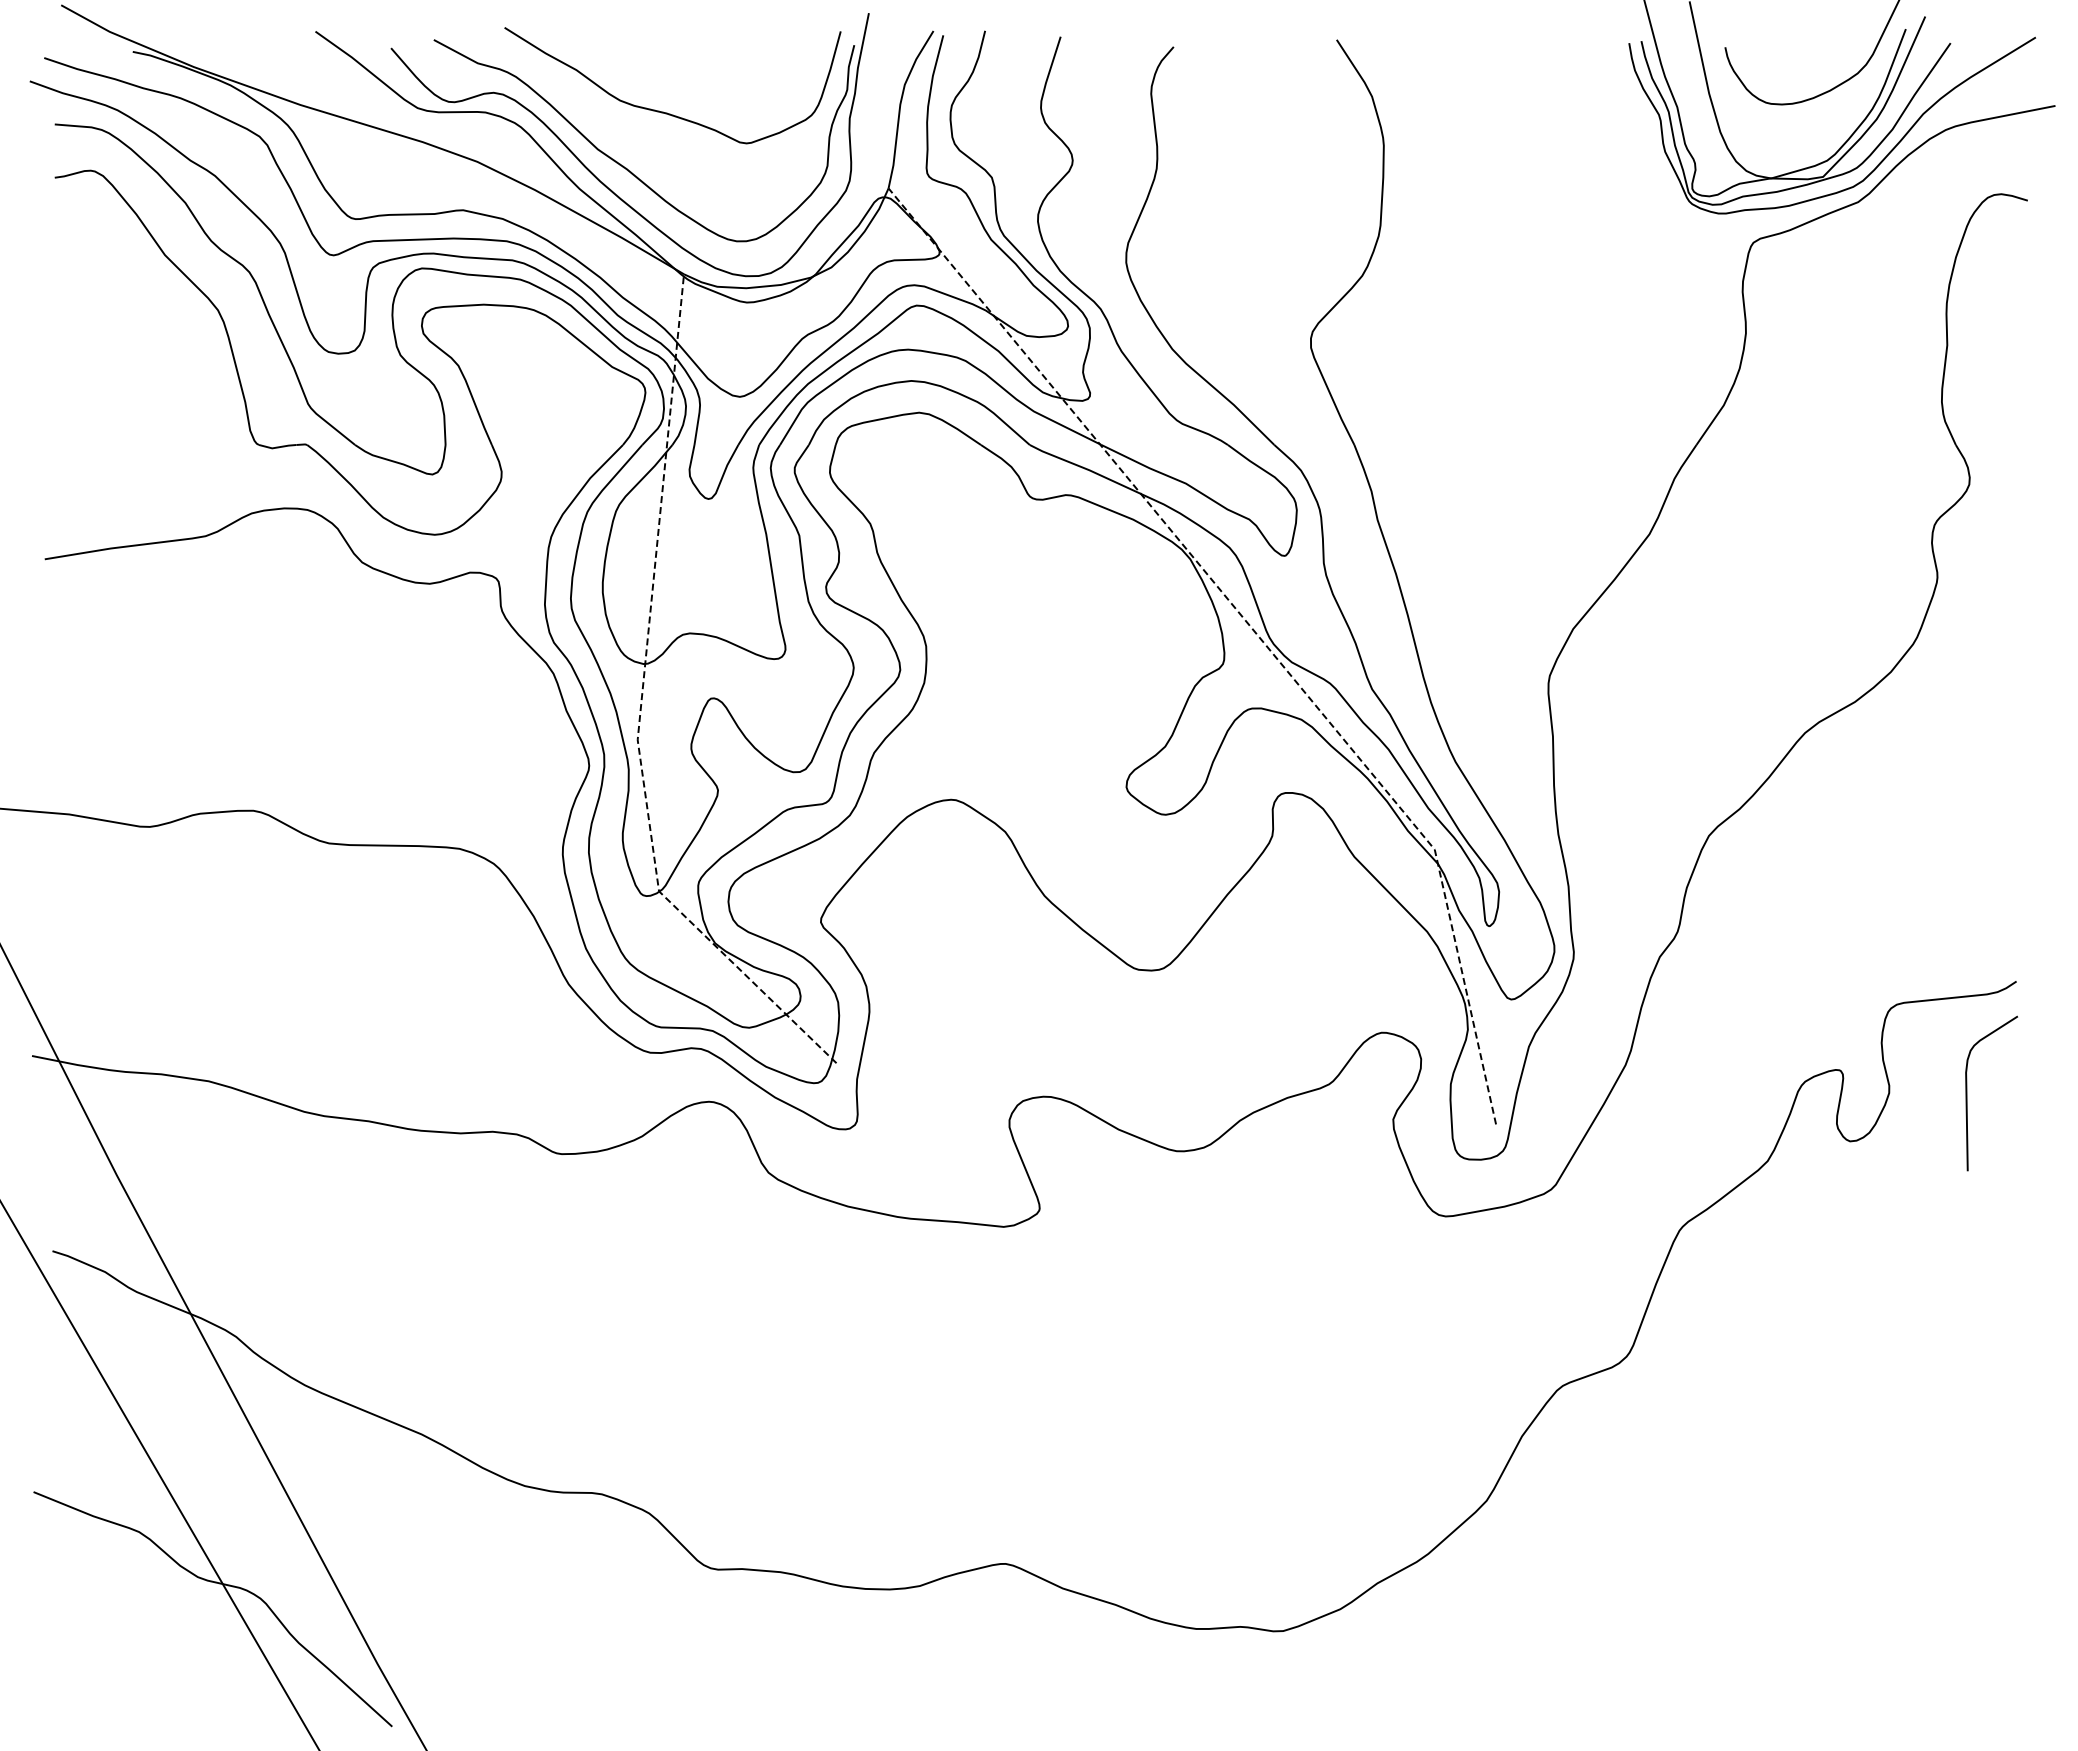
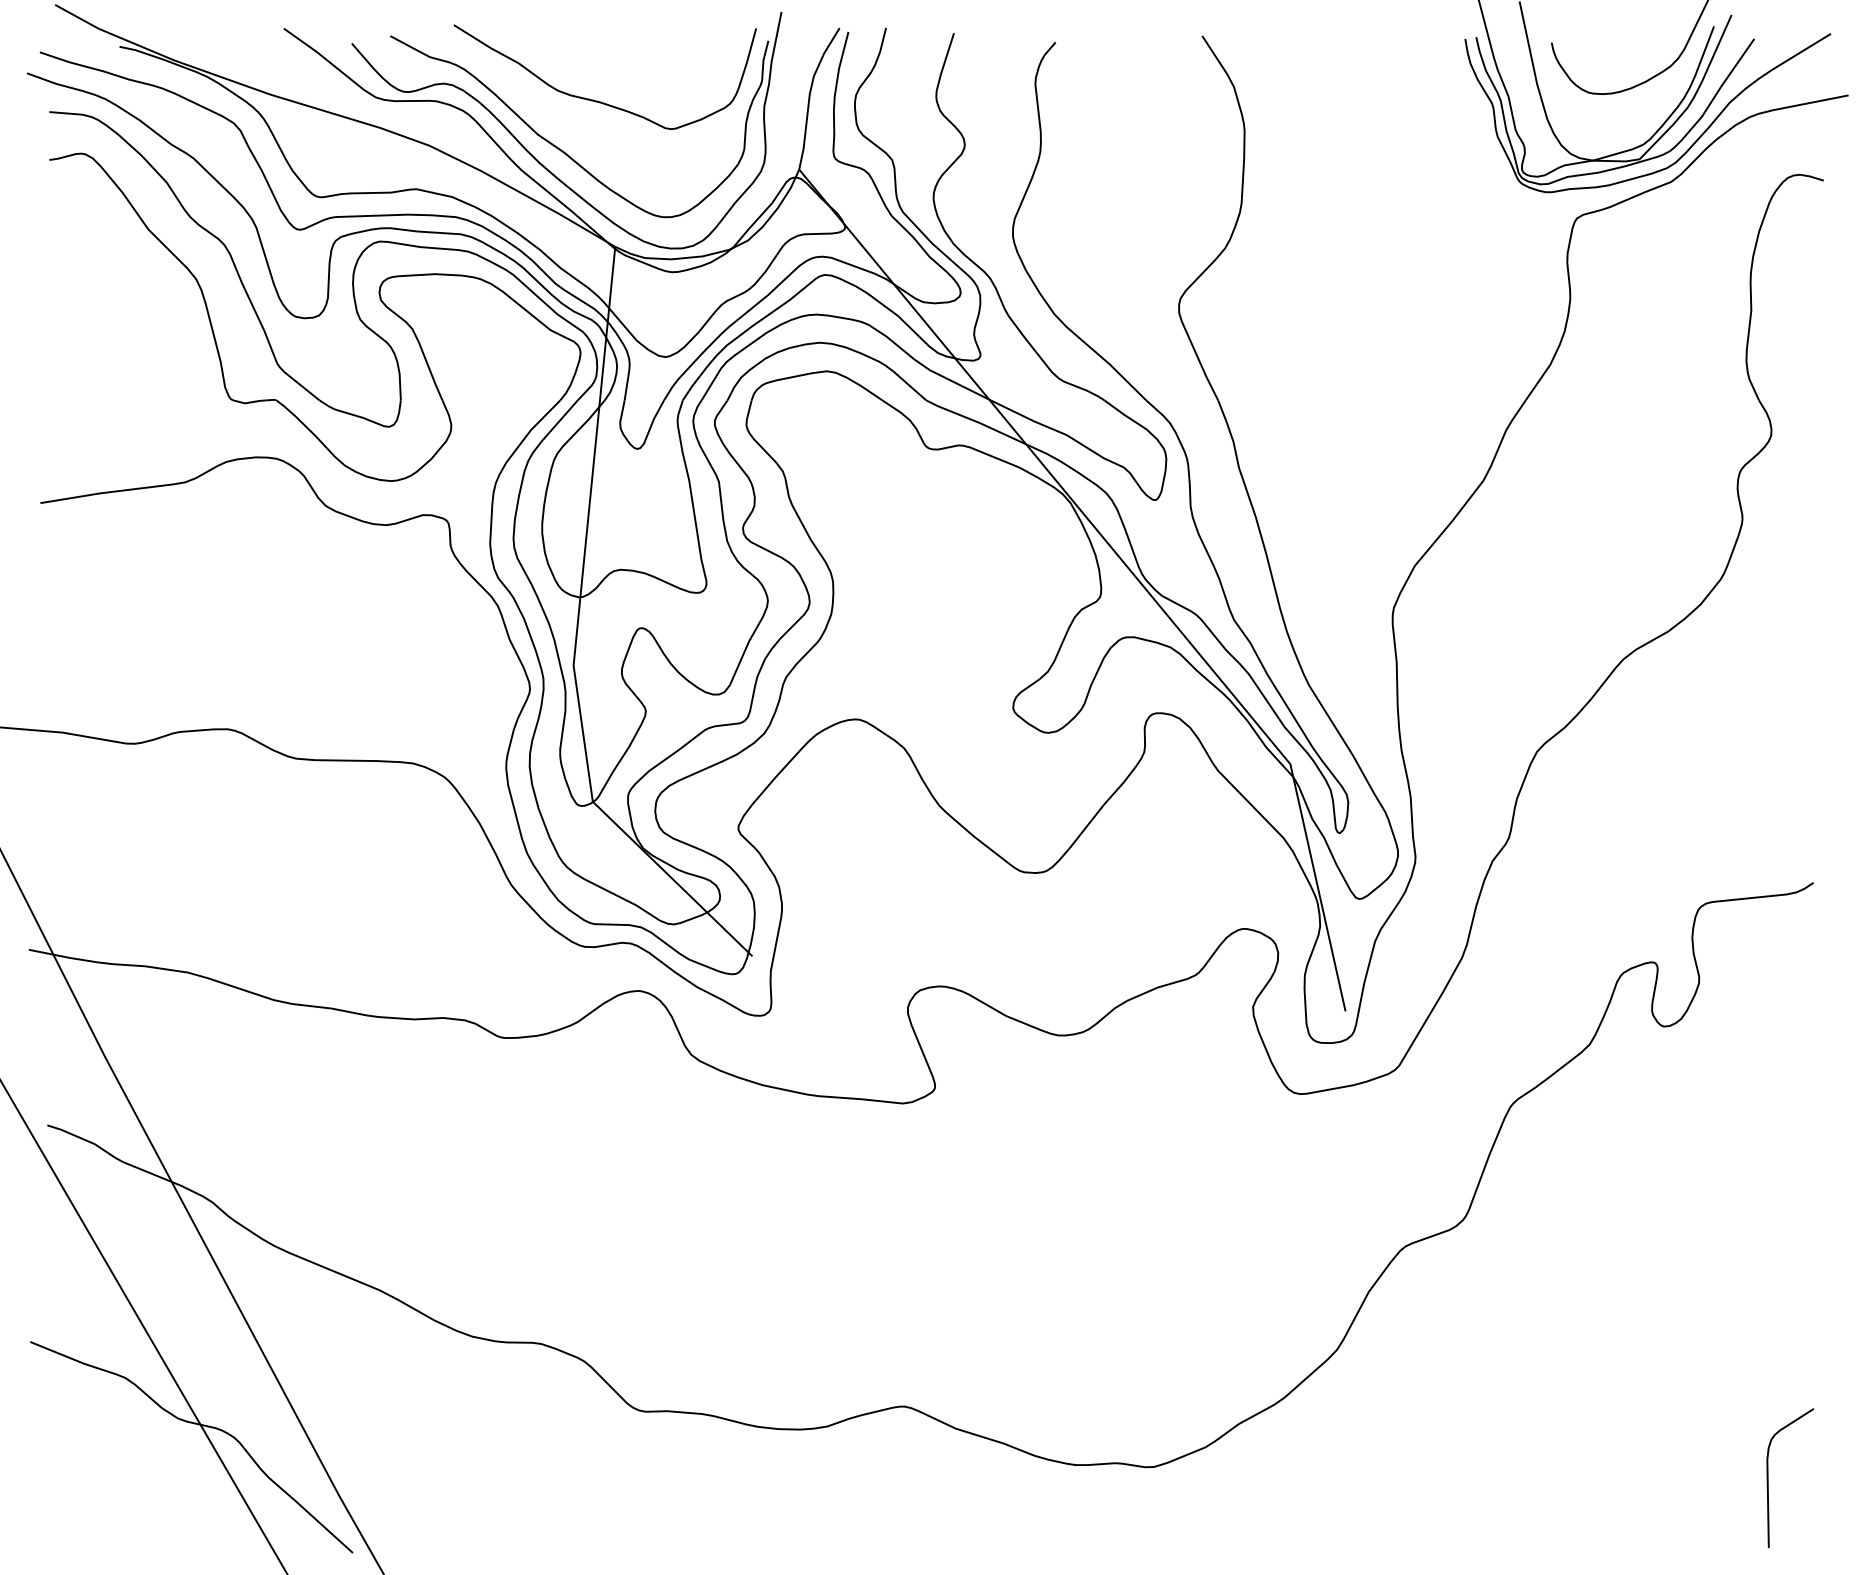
line: (1251, 627) -> (1125, 564), dashed -> solid
line: (640, 707) -> (576, 636), dashed -> solid
curve: (1967, 1093) -> (1768, 1478), moved

